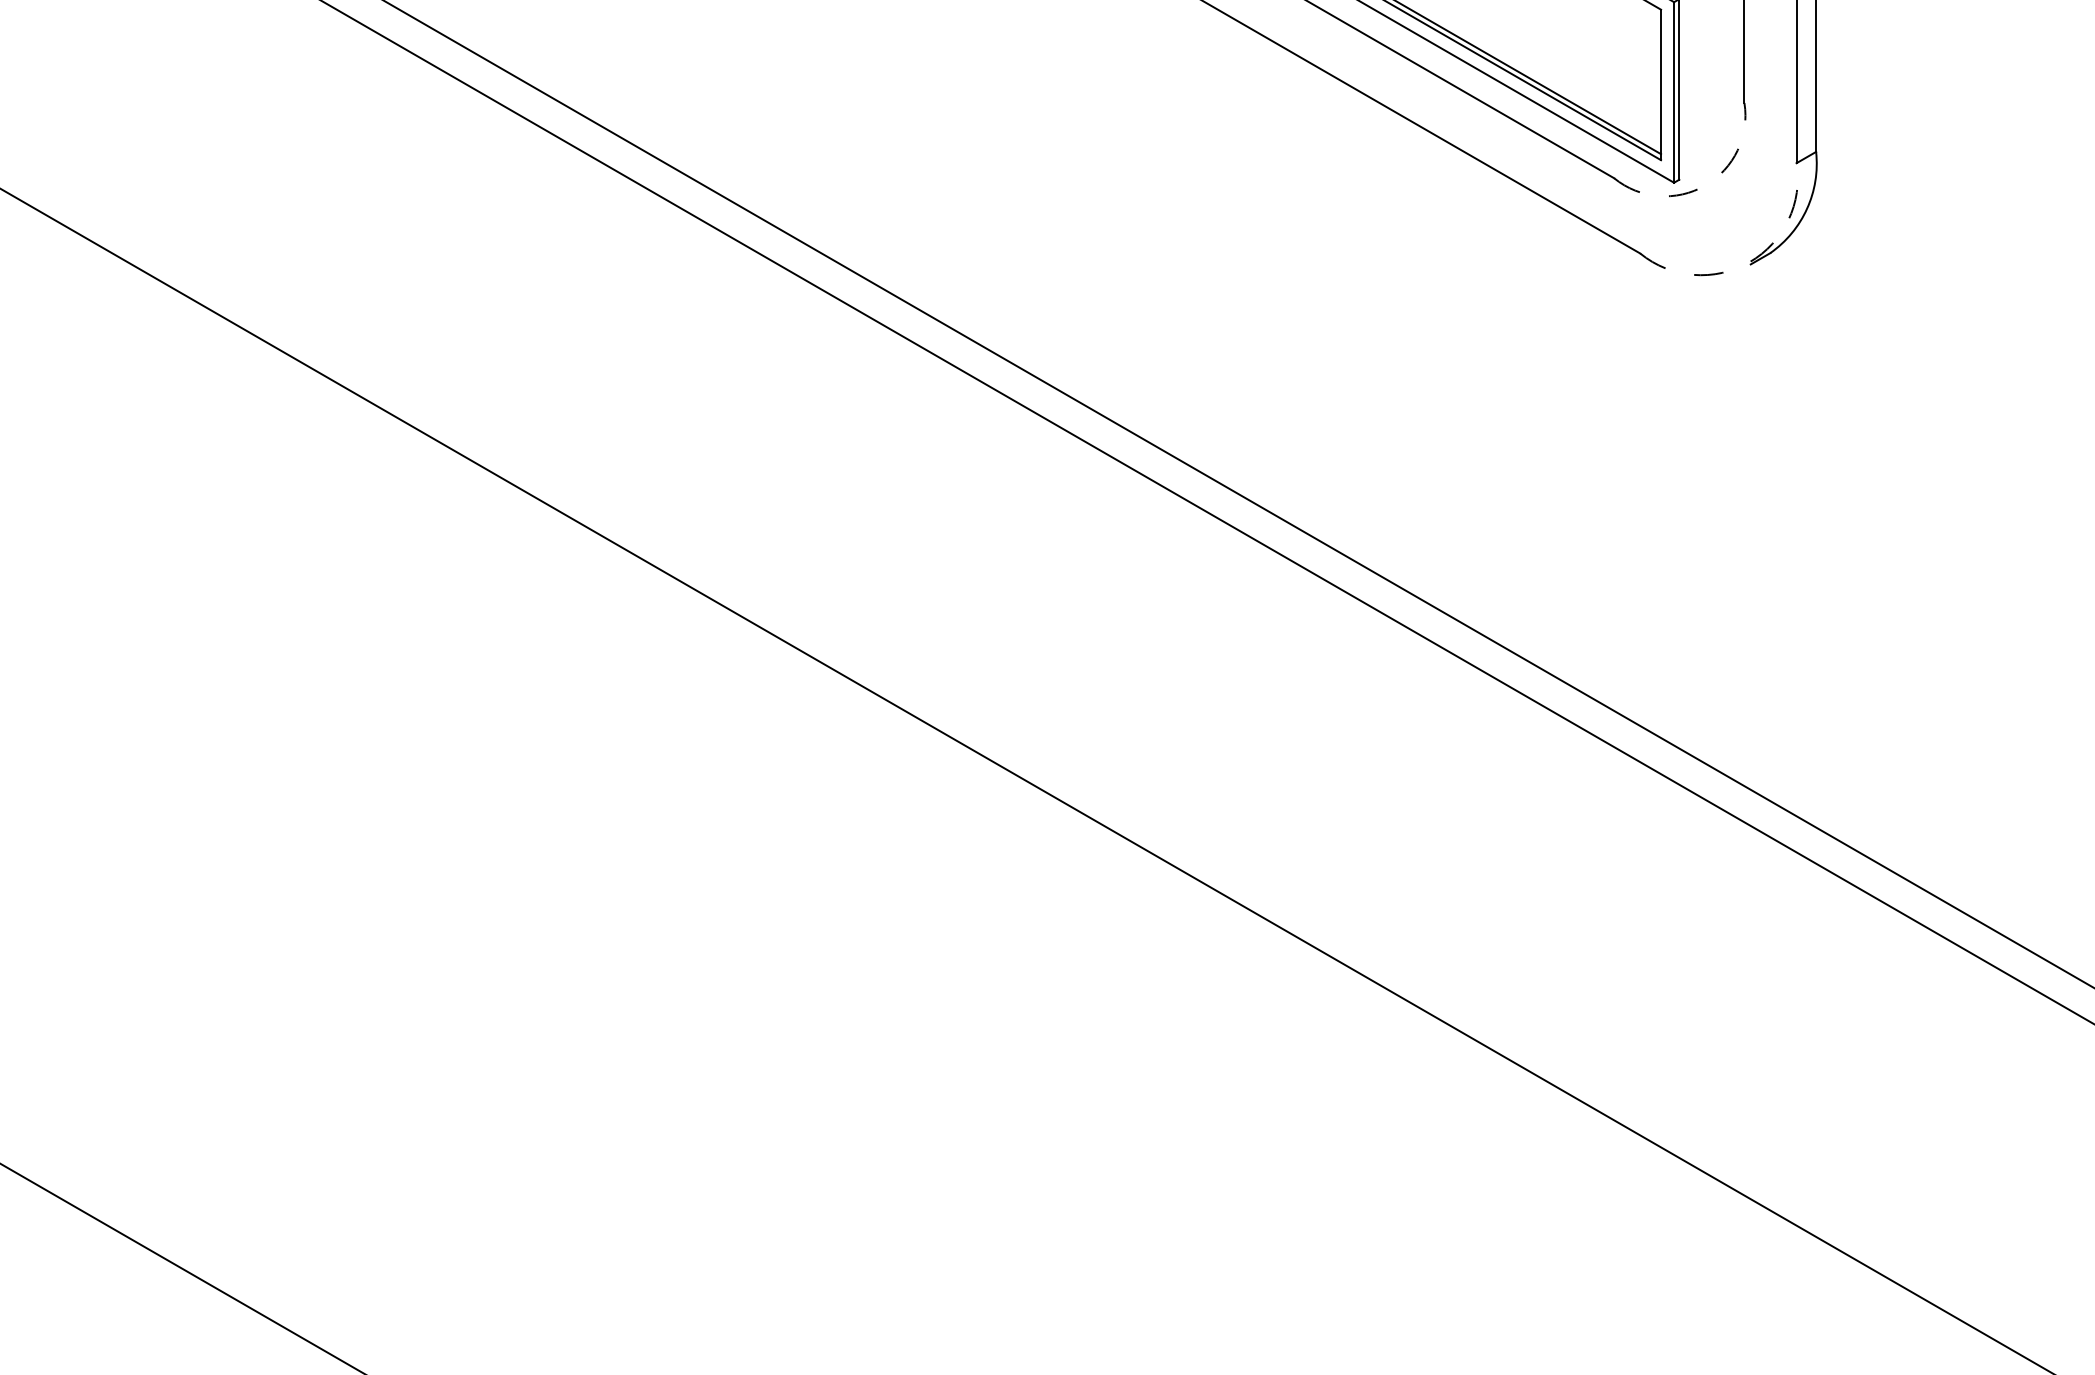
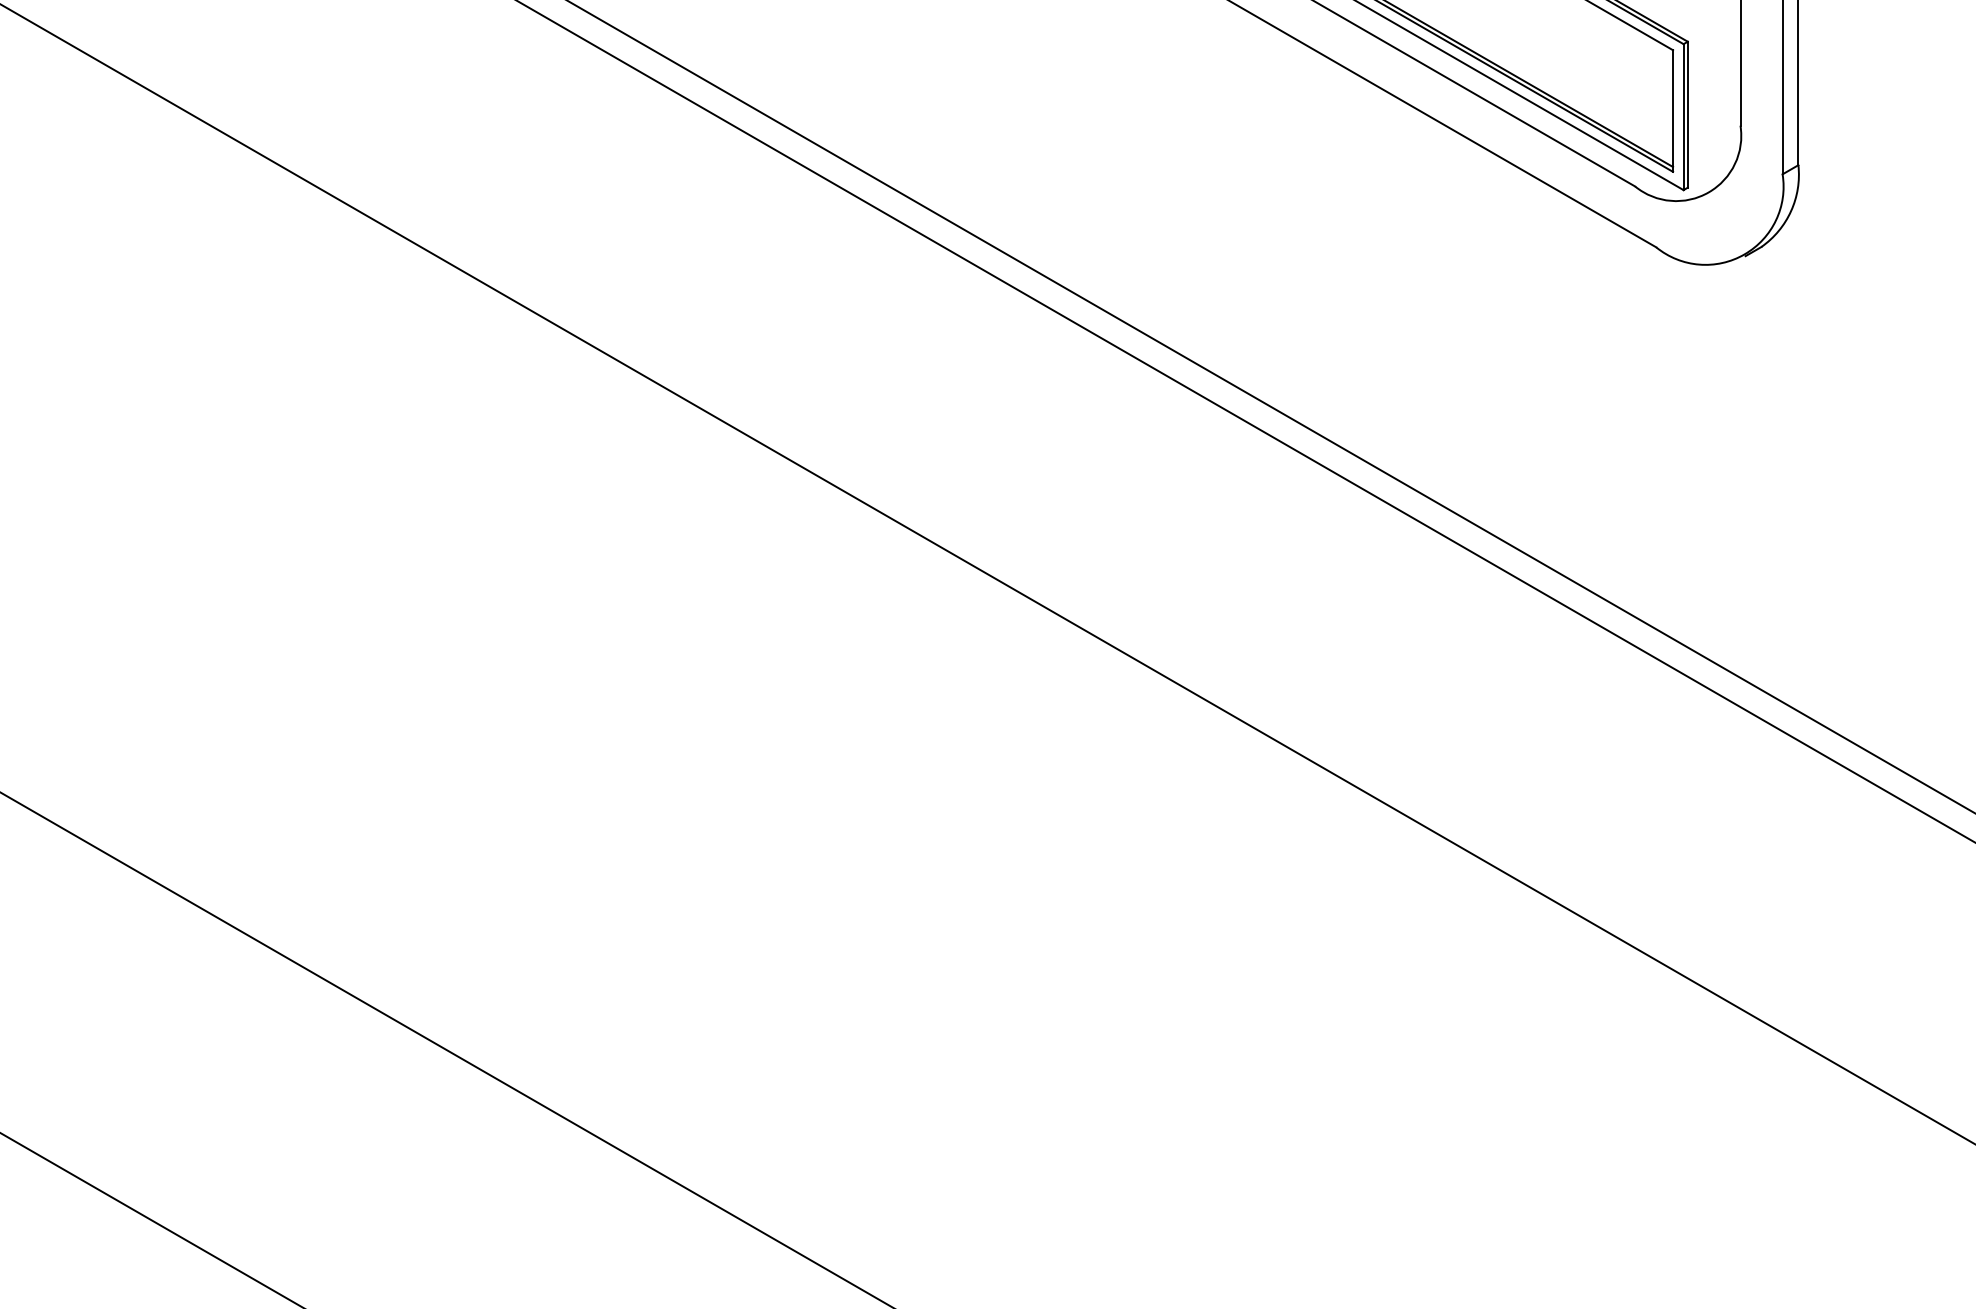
arc: (1704, 185) -> (1708, 192), dashed -> solid
arc: (1749, 262) -> (1744, 254), dashed -> solid

